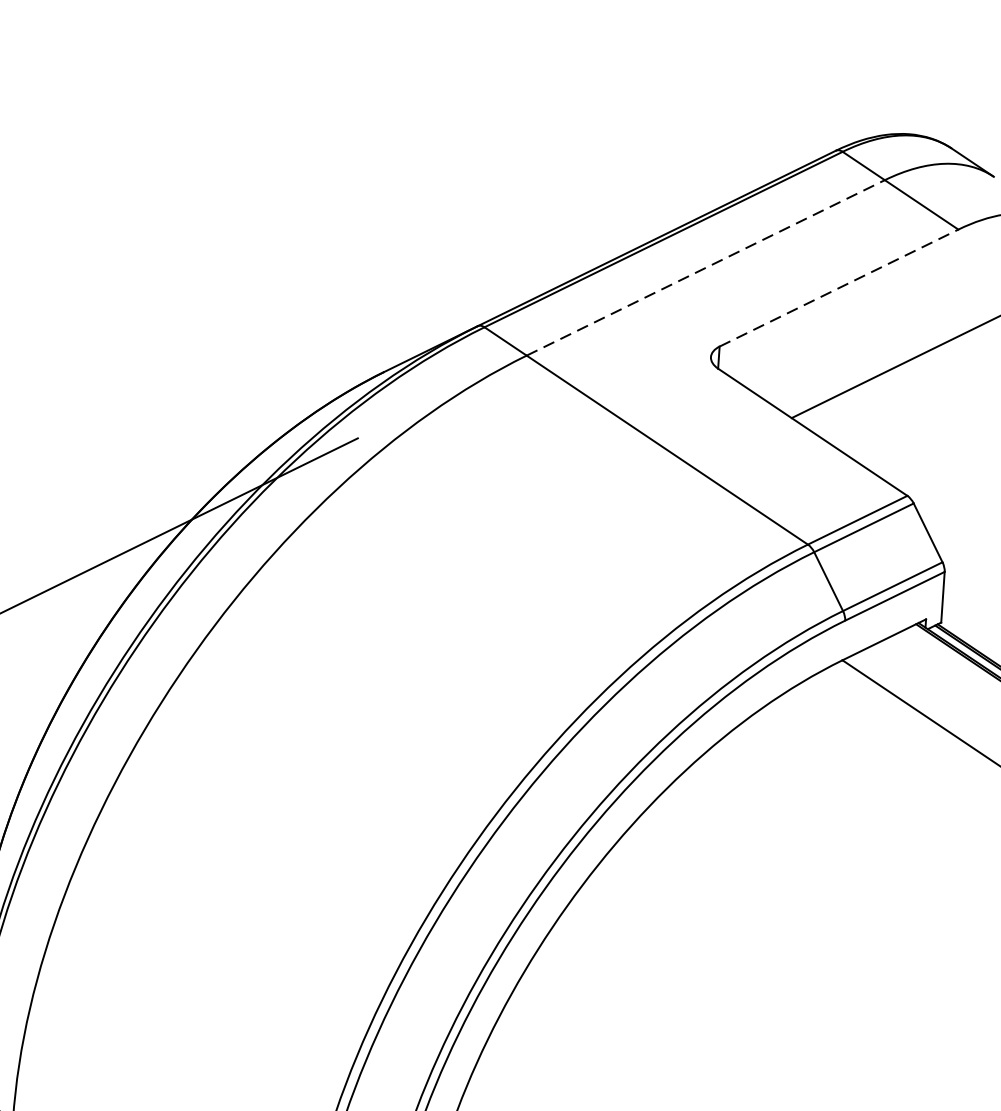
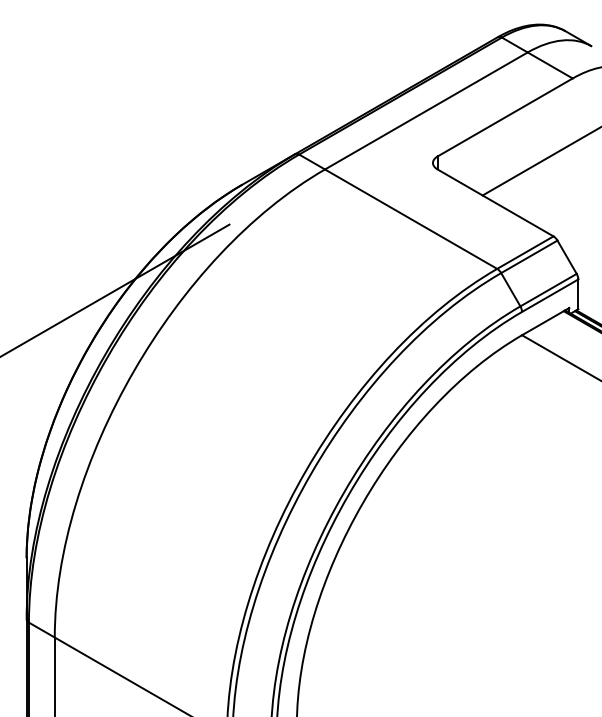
line: (706, 267) -> (426, 110), dashed -> solid
line: (839, 288) -> (505, 117), dashed -> solid

